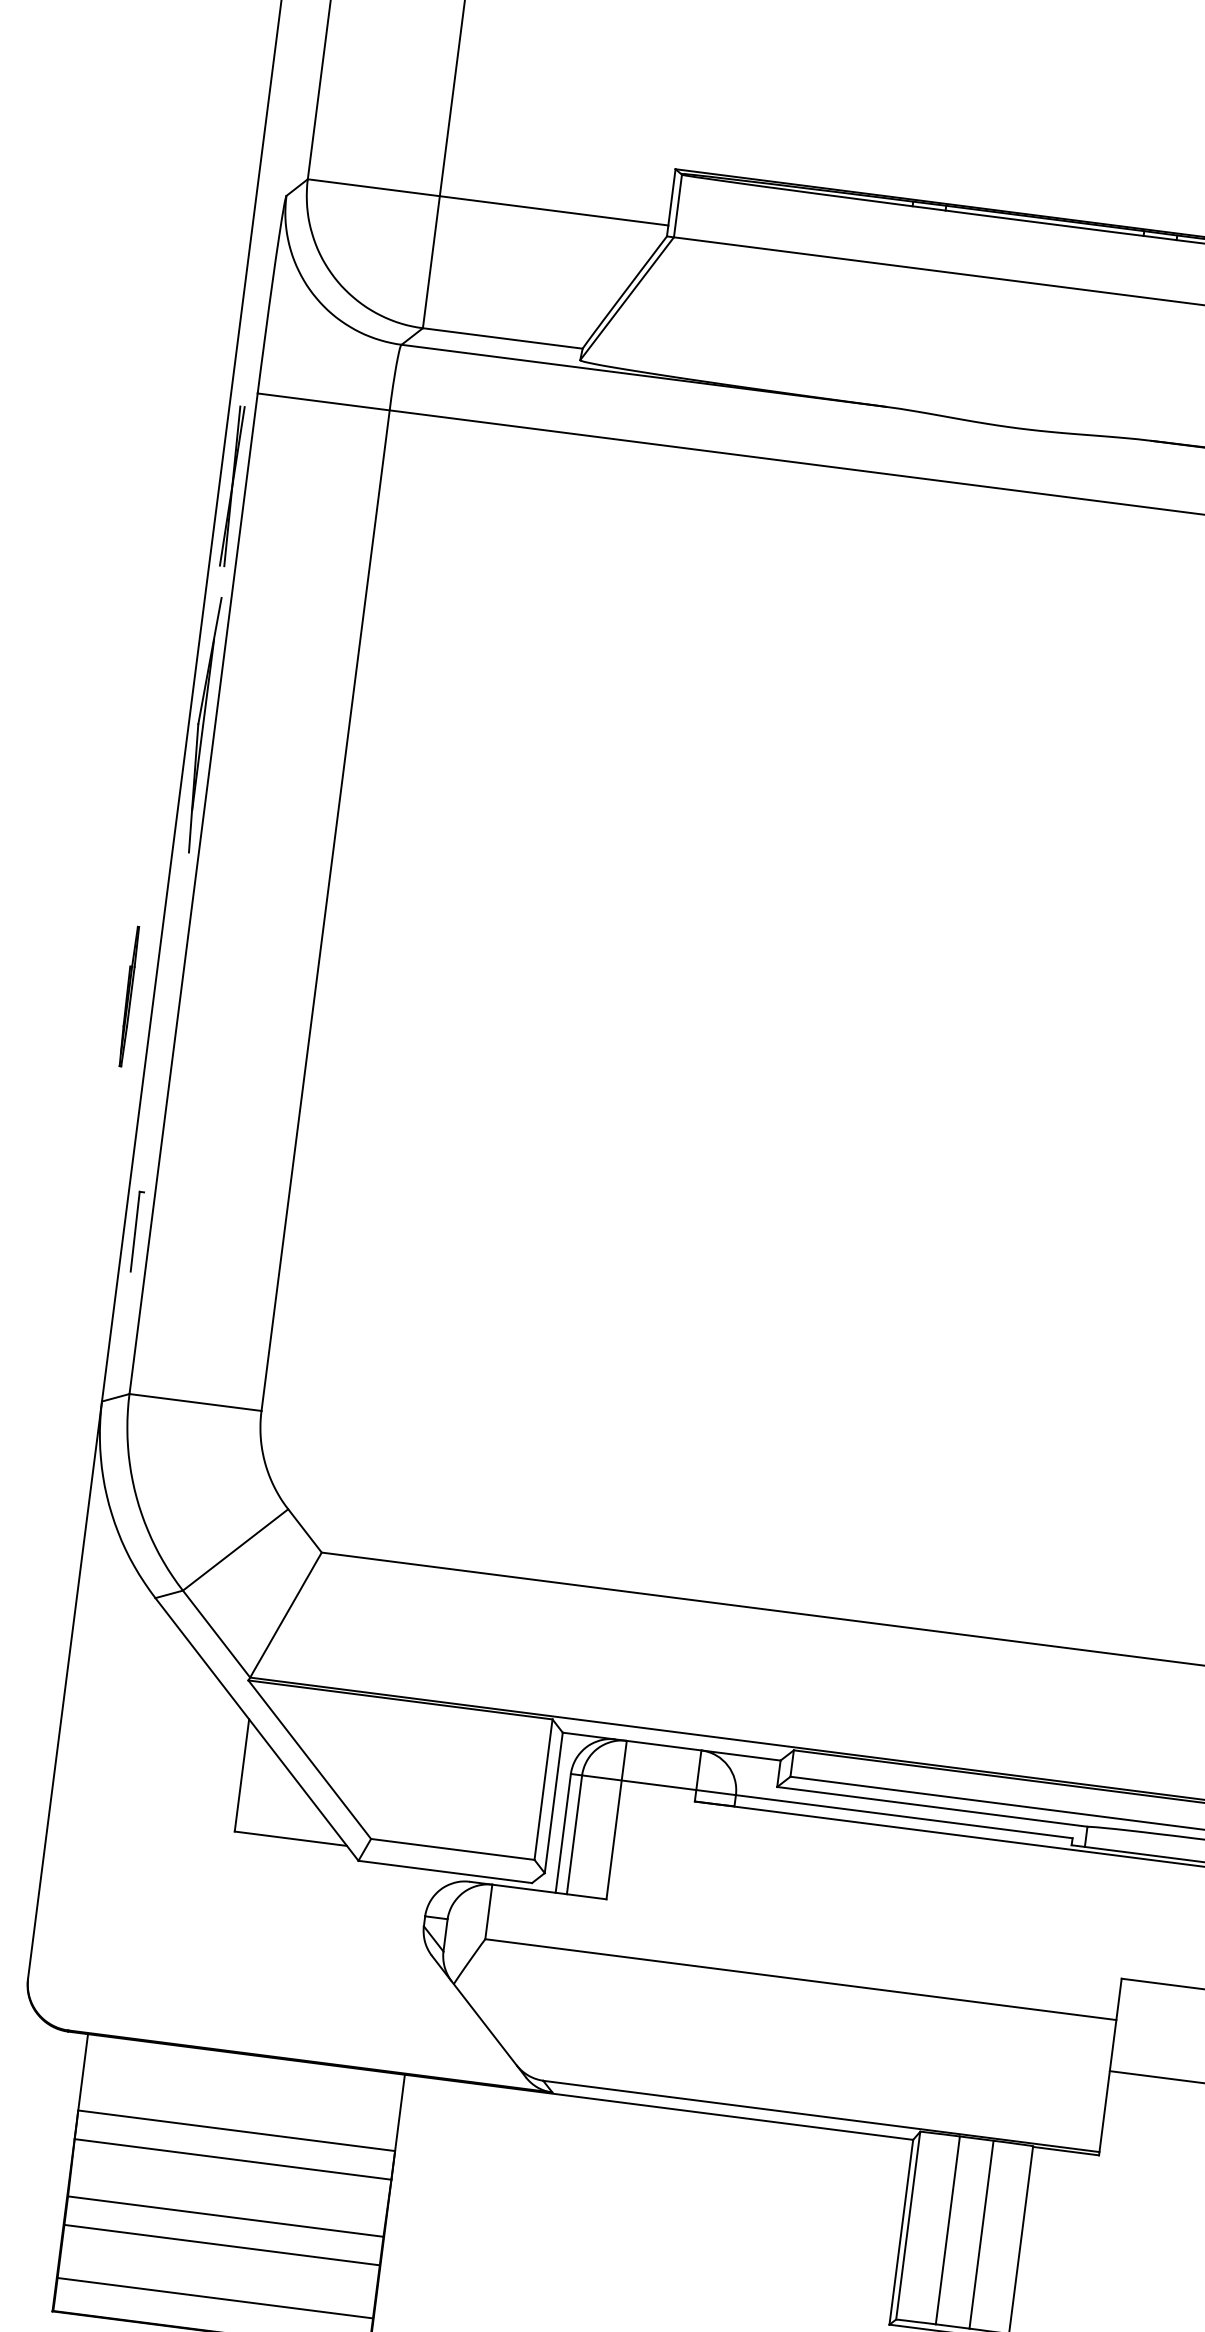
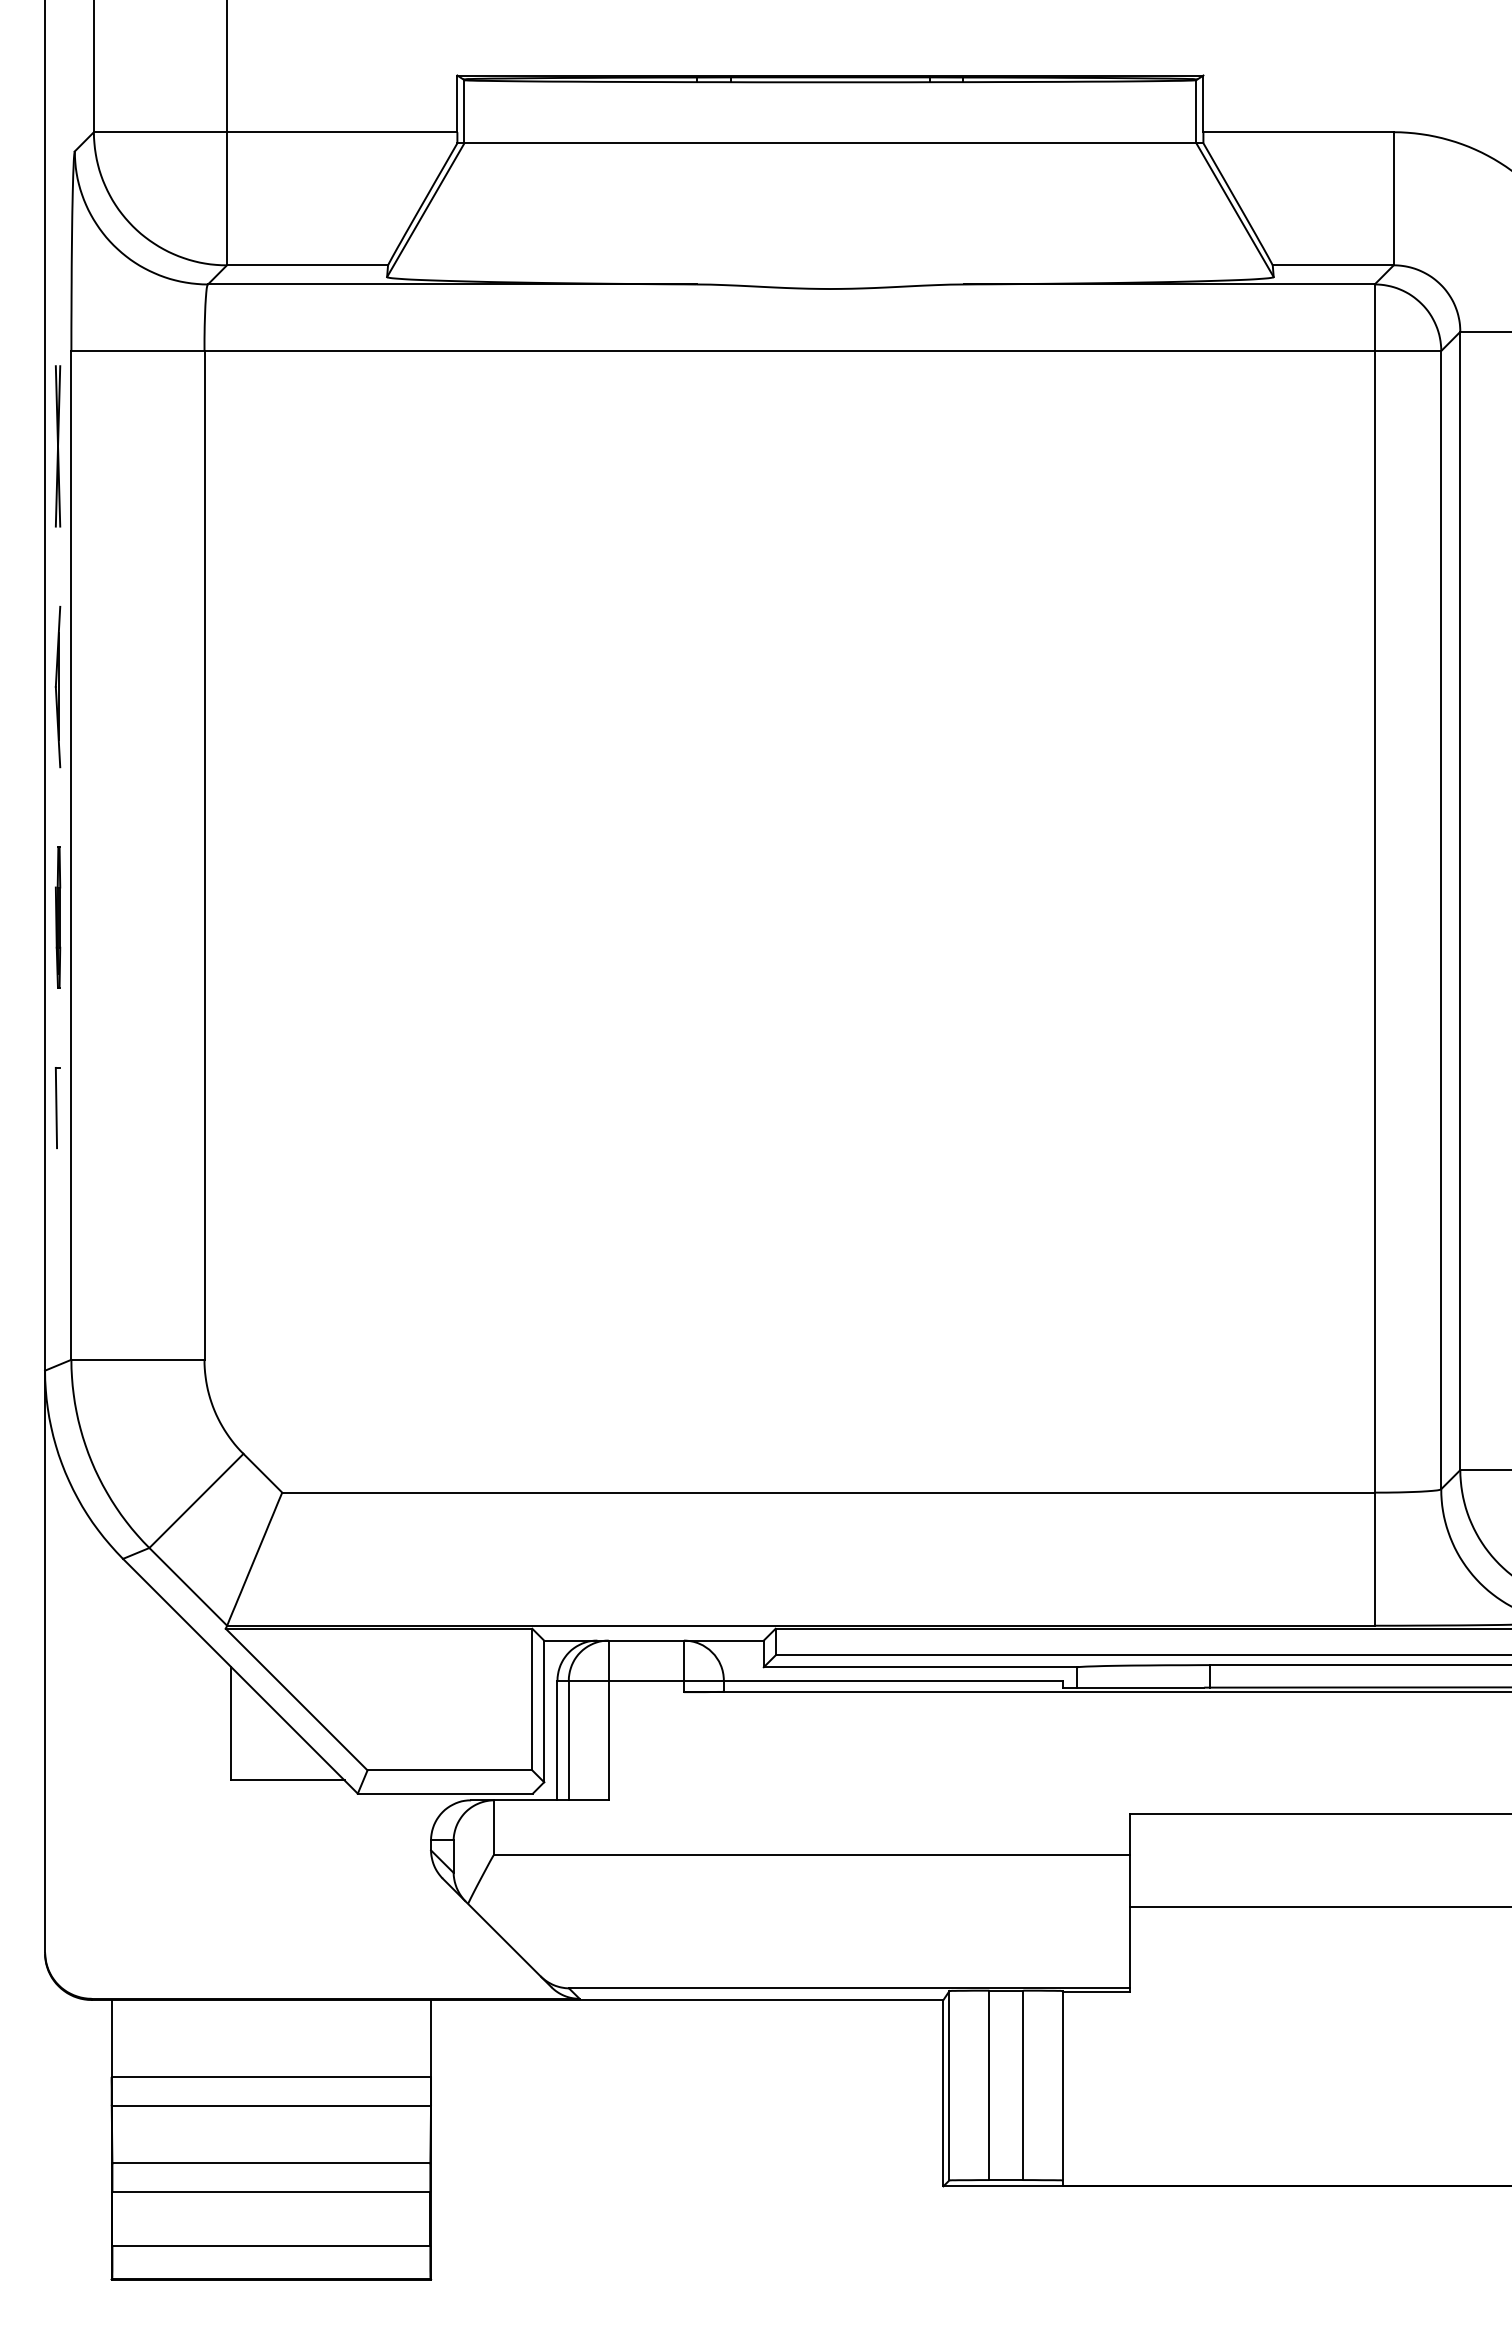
part: (201, 725) -> (57, 687), size x0.62
part: (129, 996) -> (58, 917), moved
part: (136, 1231) -> (57, 1107), moved

